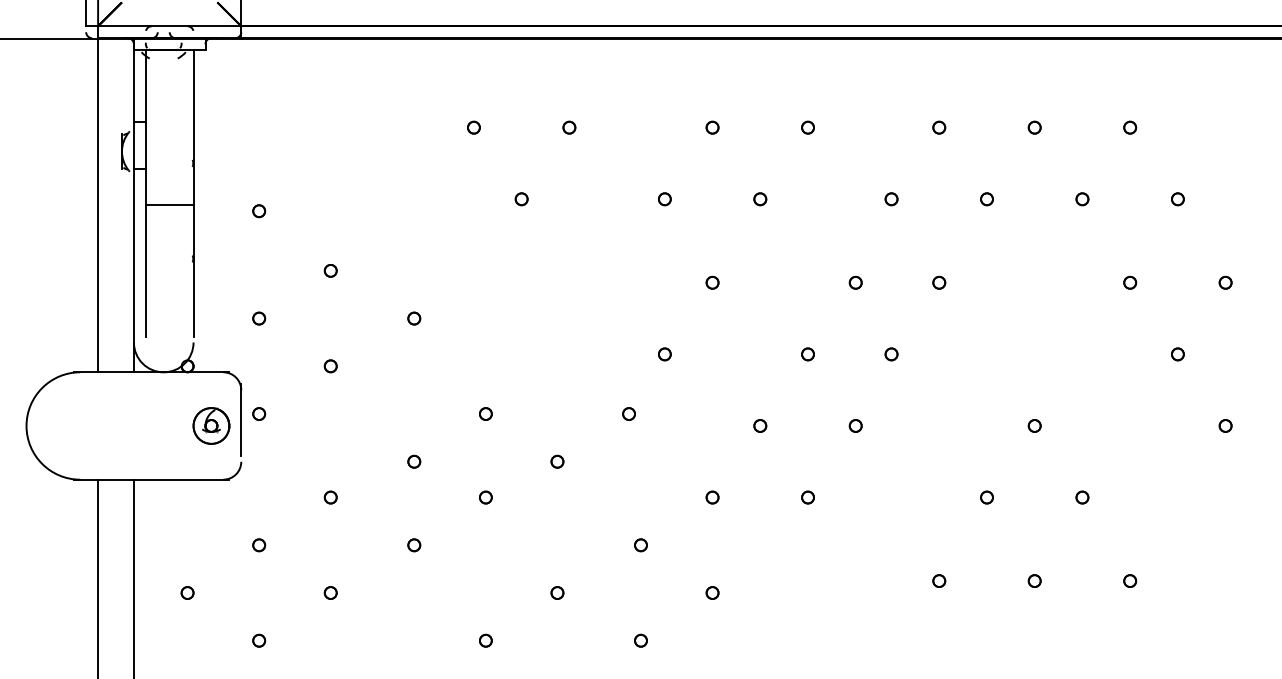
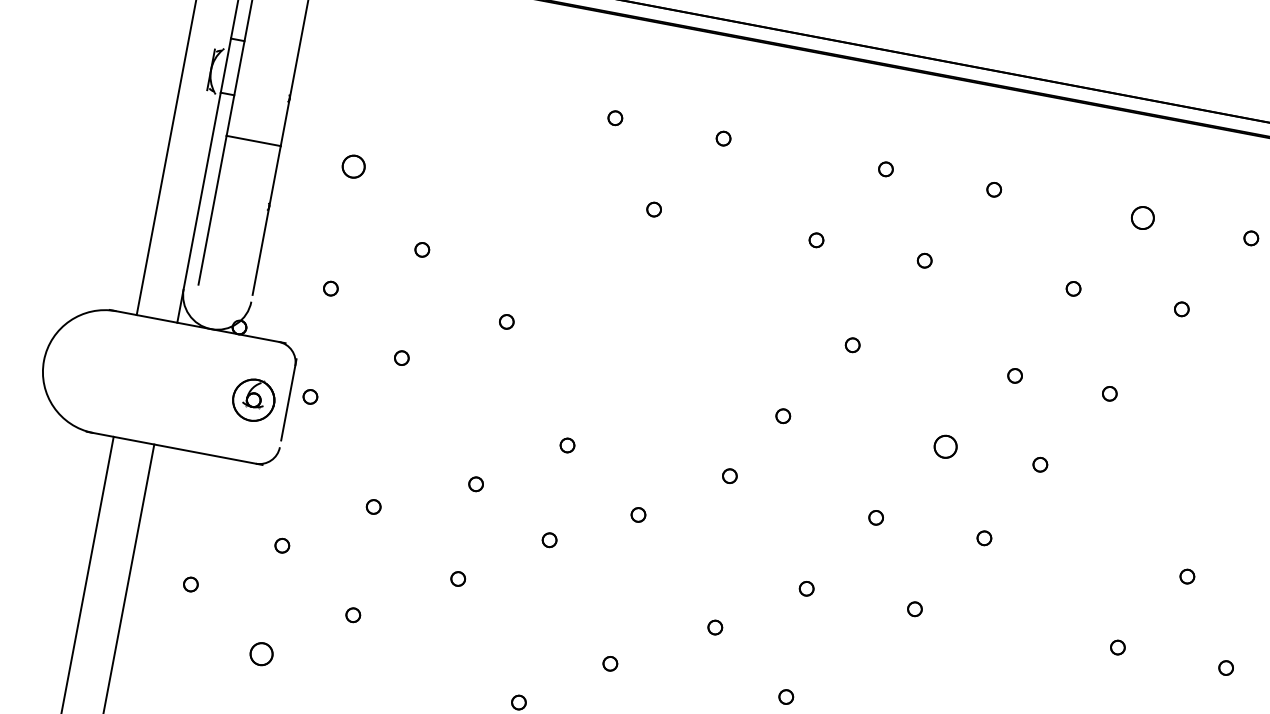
part: (939, 127) -> (1143, 217), size x1.6
part: (259, 211) -> (354, 167), size x1.6
part: (807, 354) -> (945, 446), size x1.6
part: (259, 640) -> (262, 653), size x1.6

